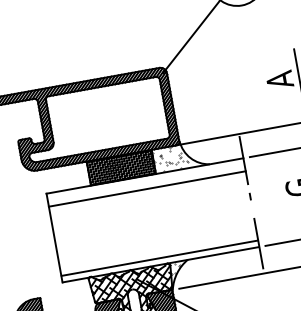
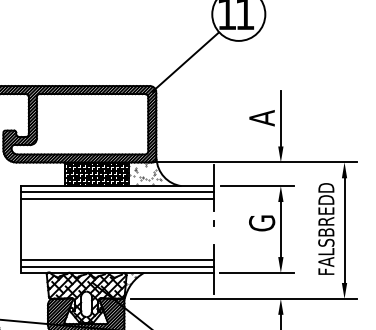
line: (145, 182) -> (117, 192), added
line: (158, 252) -> (117, 260), added

